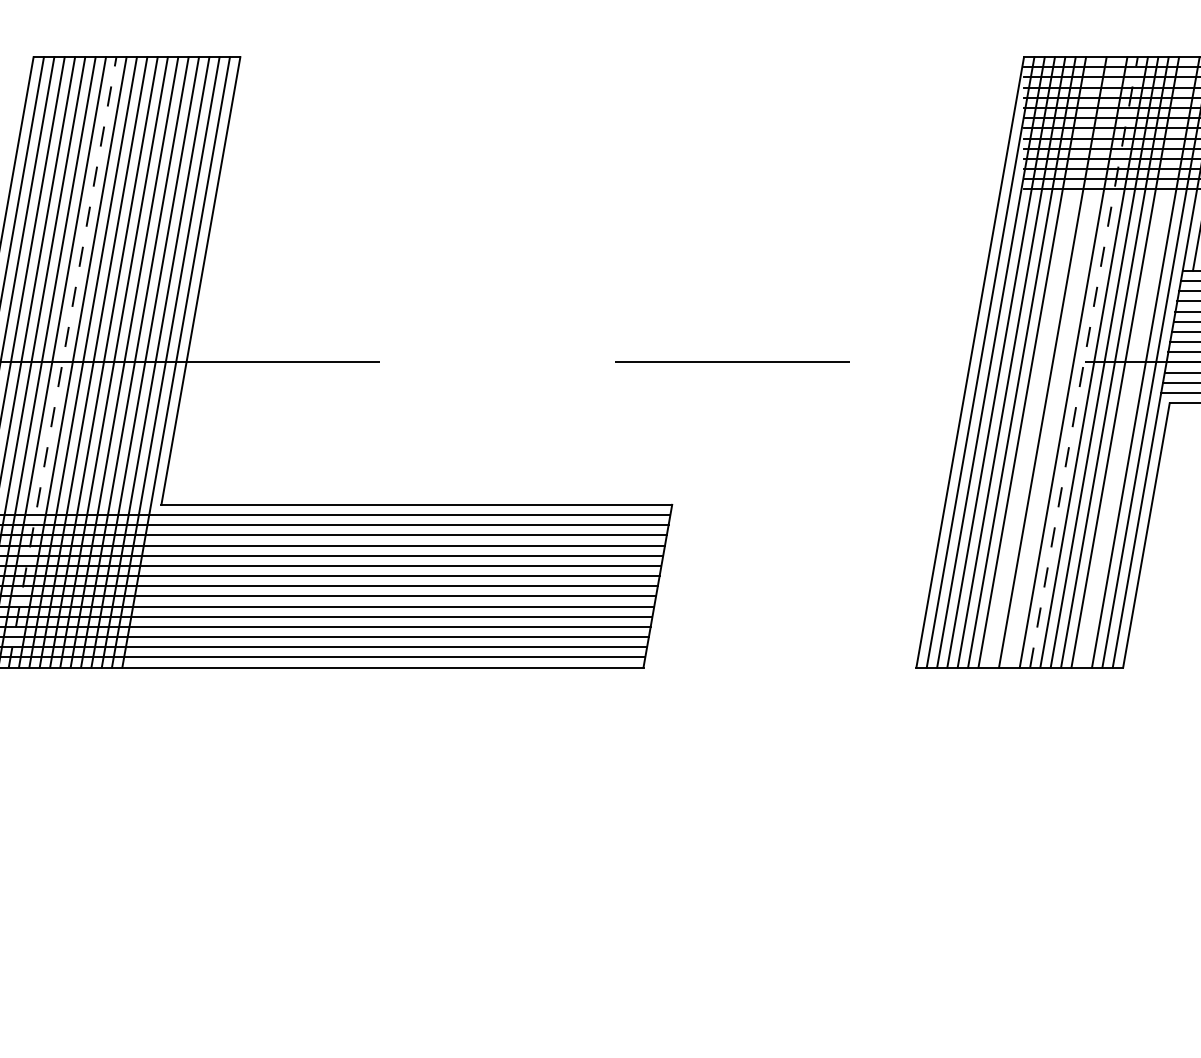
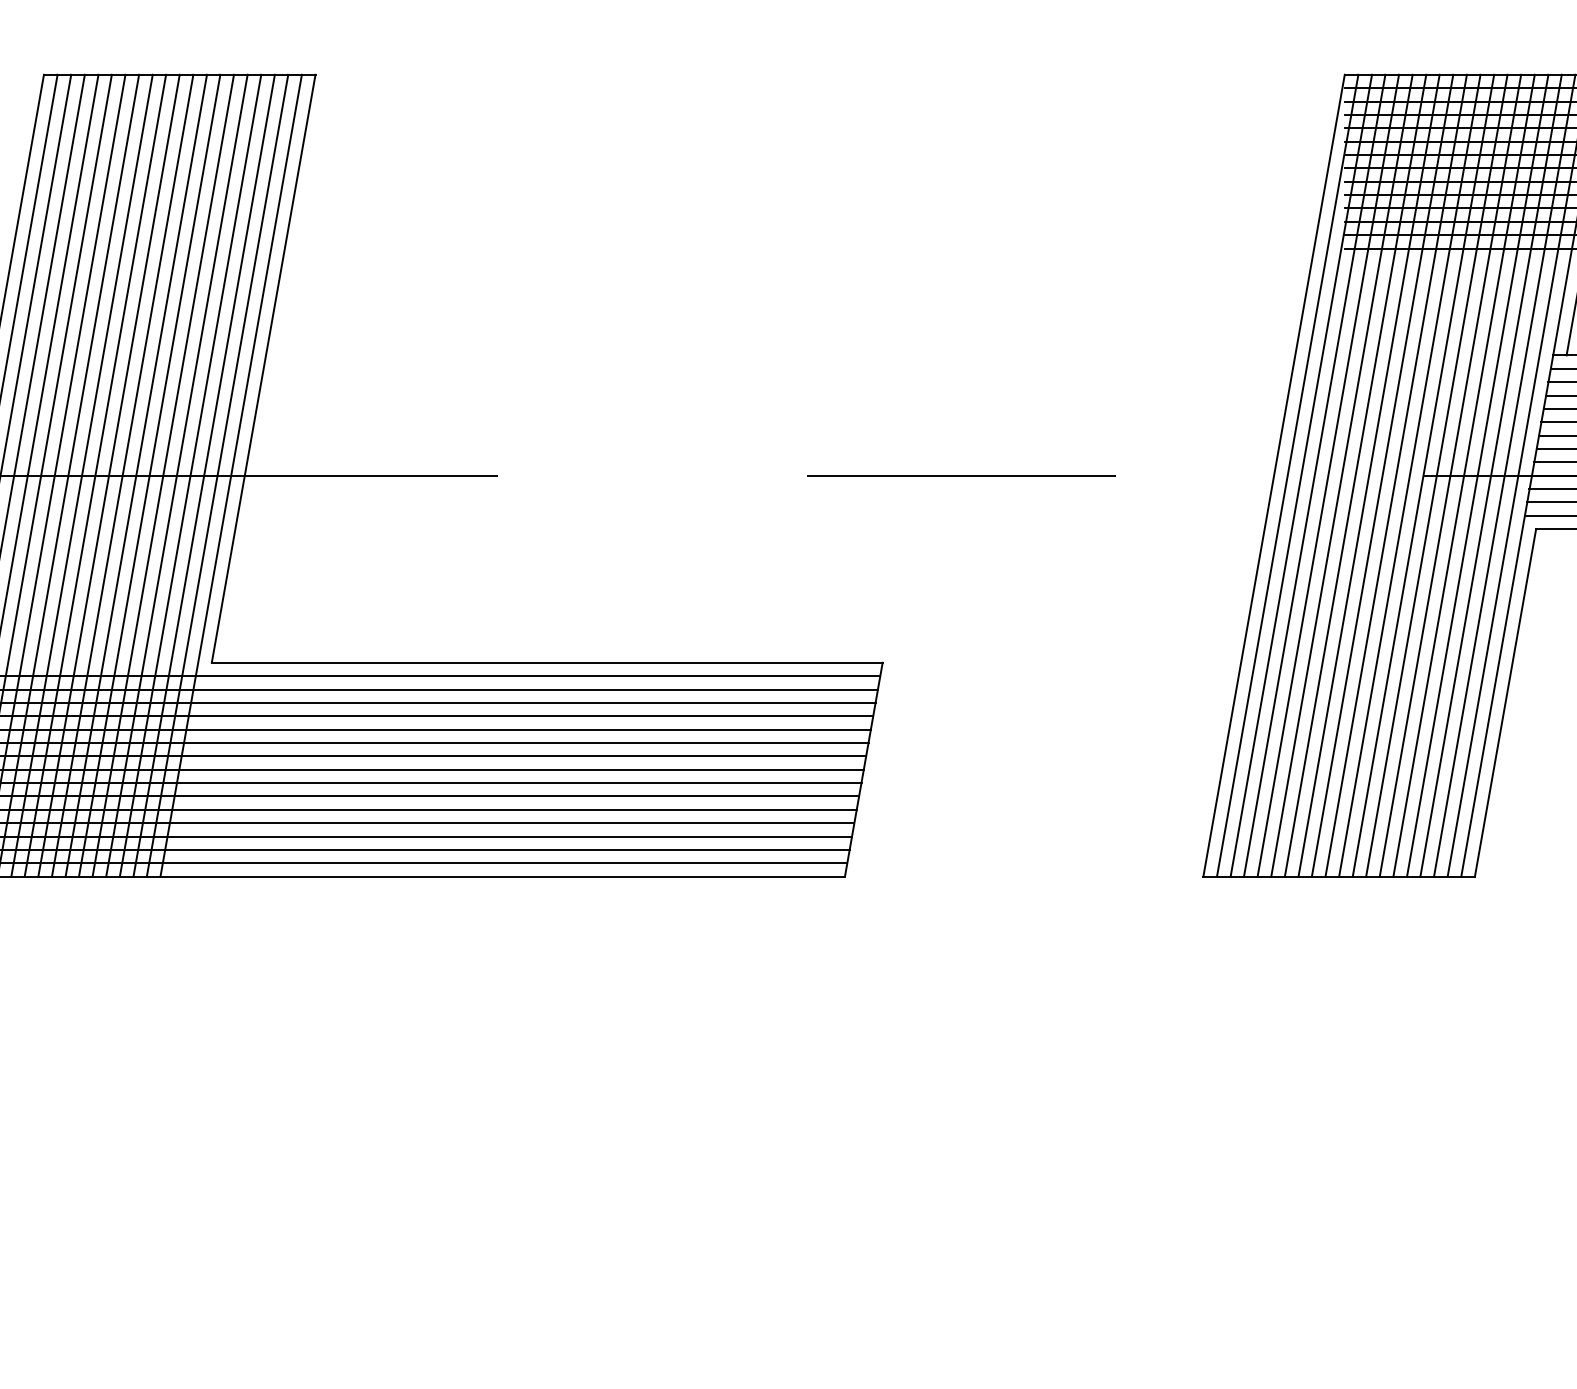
line: (62, 362) -> (82, 475), dashed -> solid
line: (1042, 362) -> (1368, 475), added
line: (1062, 362) -> (1395, 475), added
line: (1083, 362) -> (1423, 475), dashed -> solid
line: (1135, 362) -> (1490, 475), added

